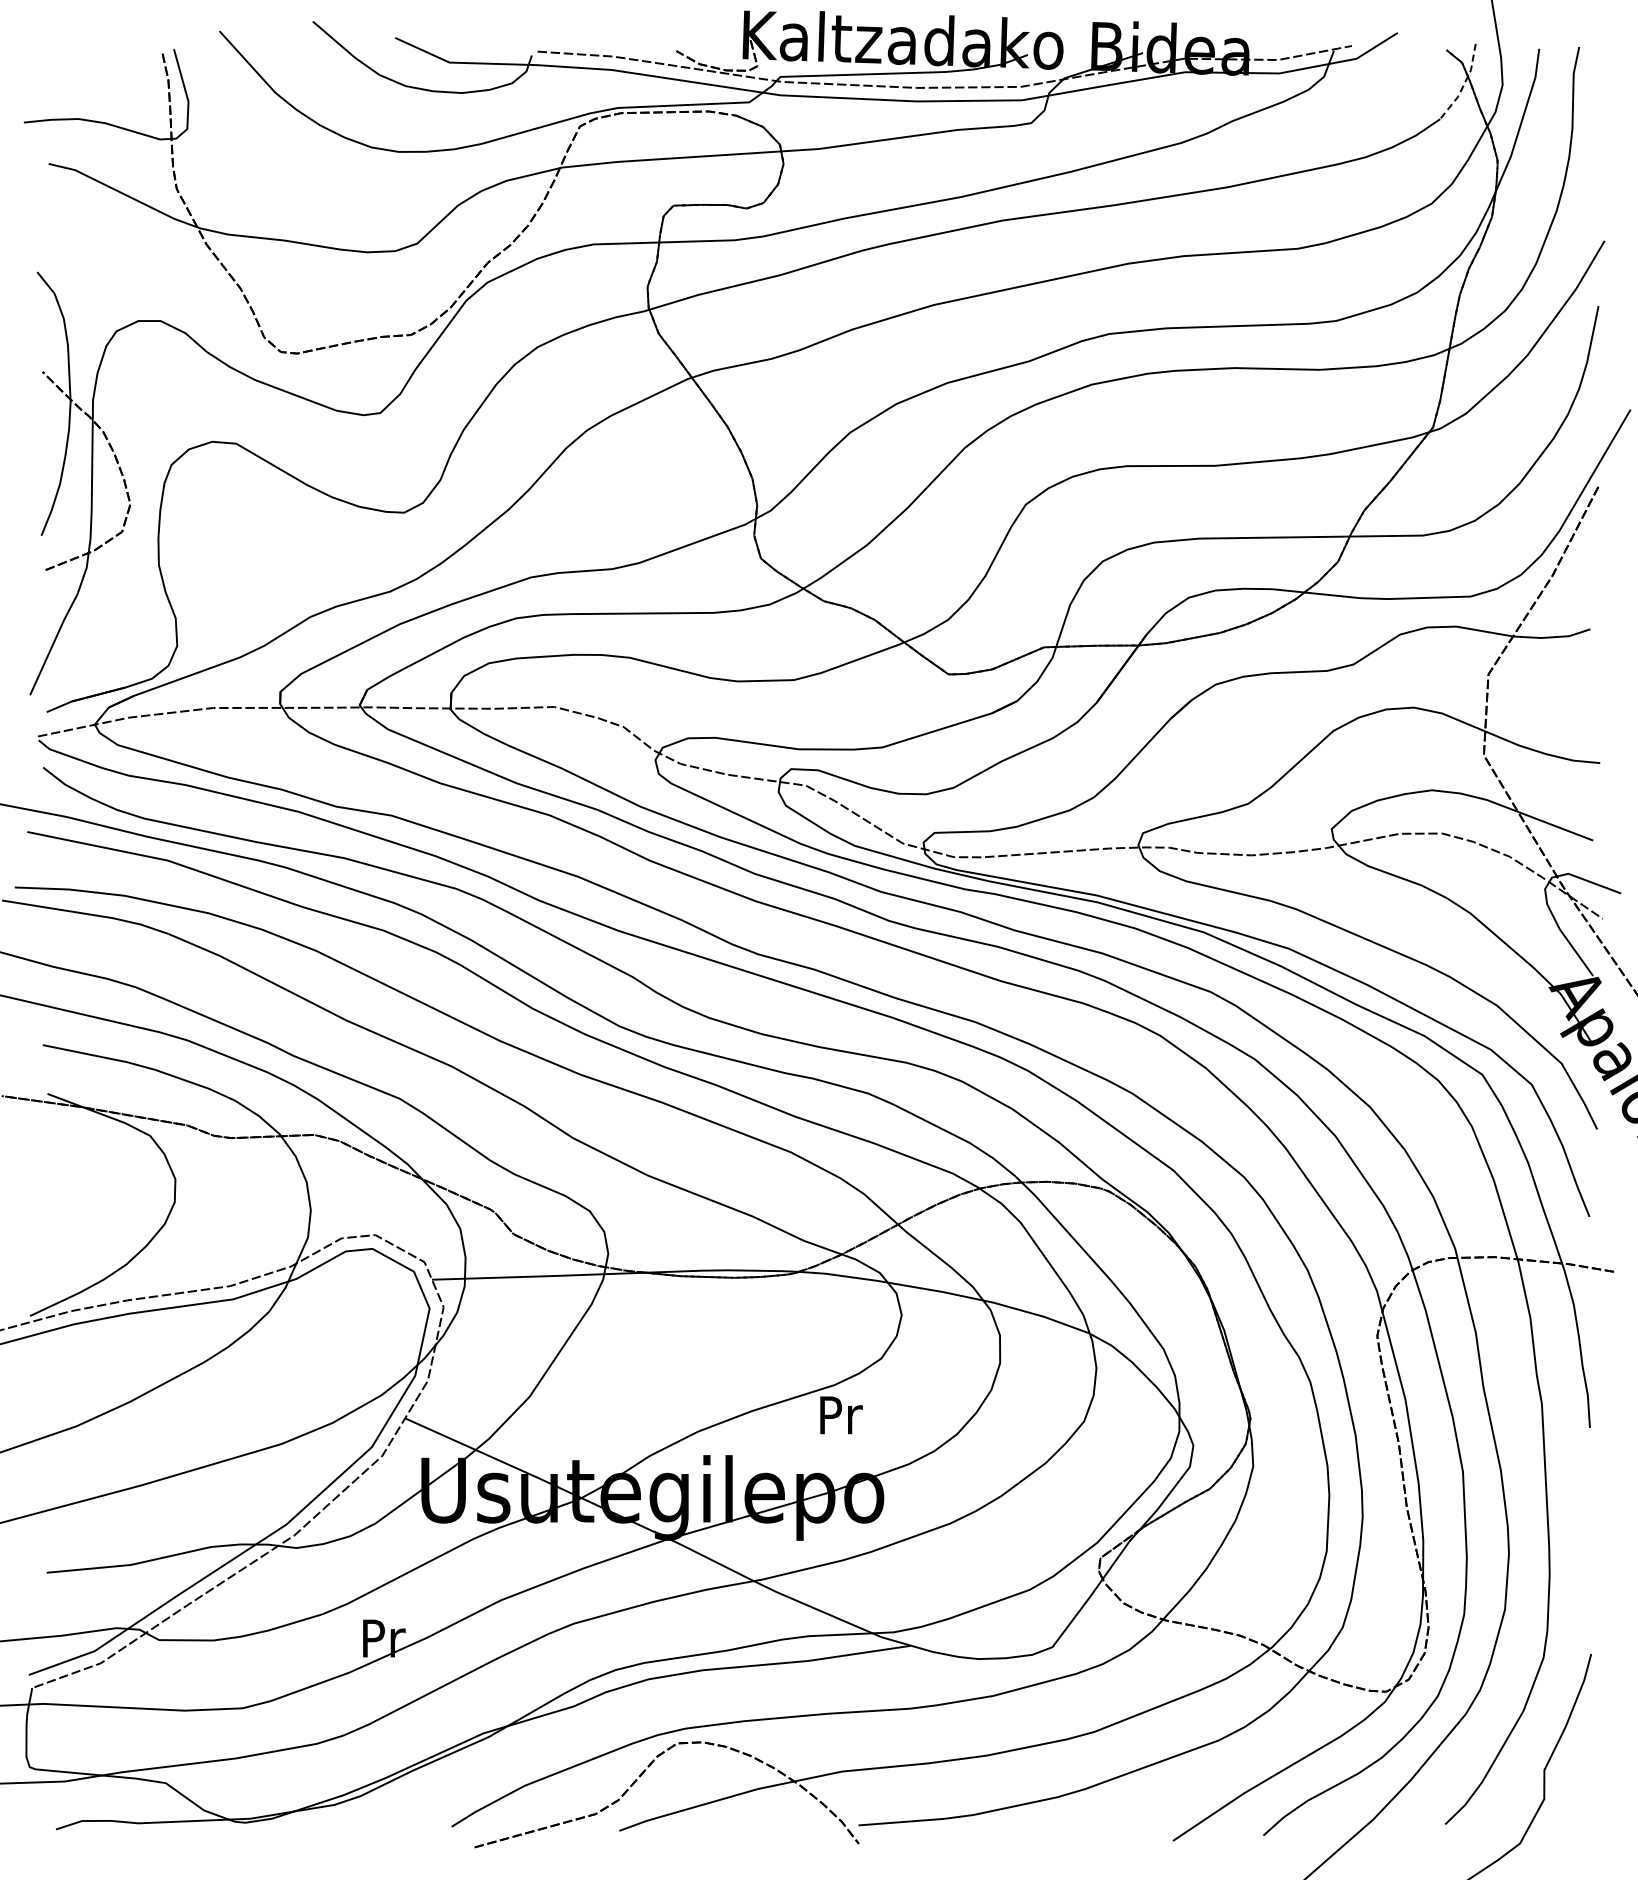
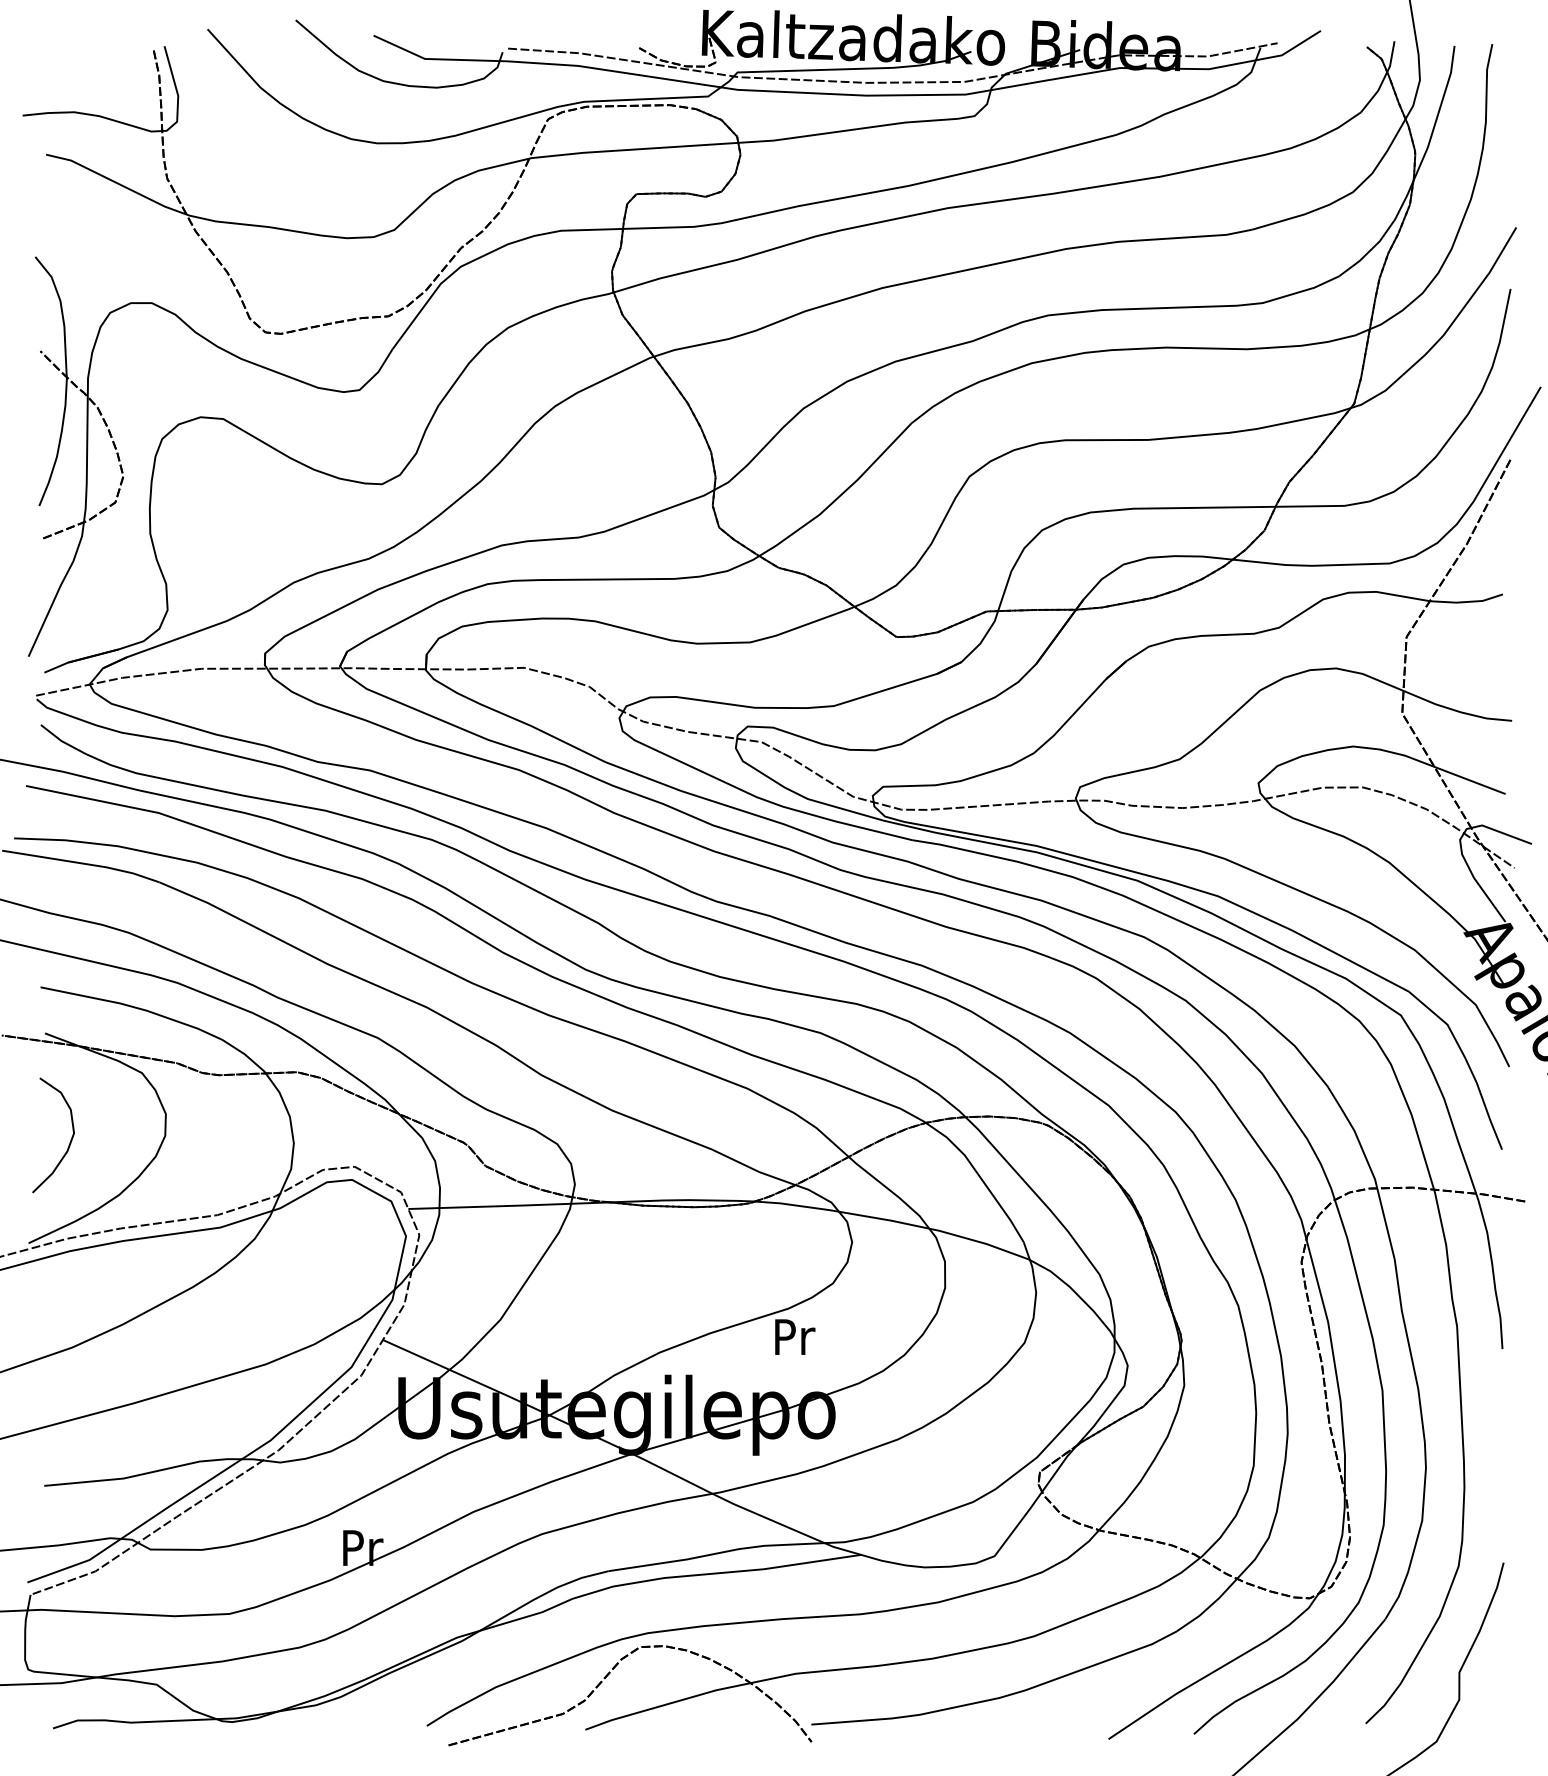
line: (1463, 84) -> (1382, 79), dashed -> solid
curve: (74, 1206) -> (70, 1139), added

